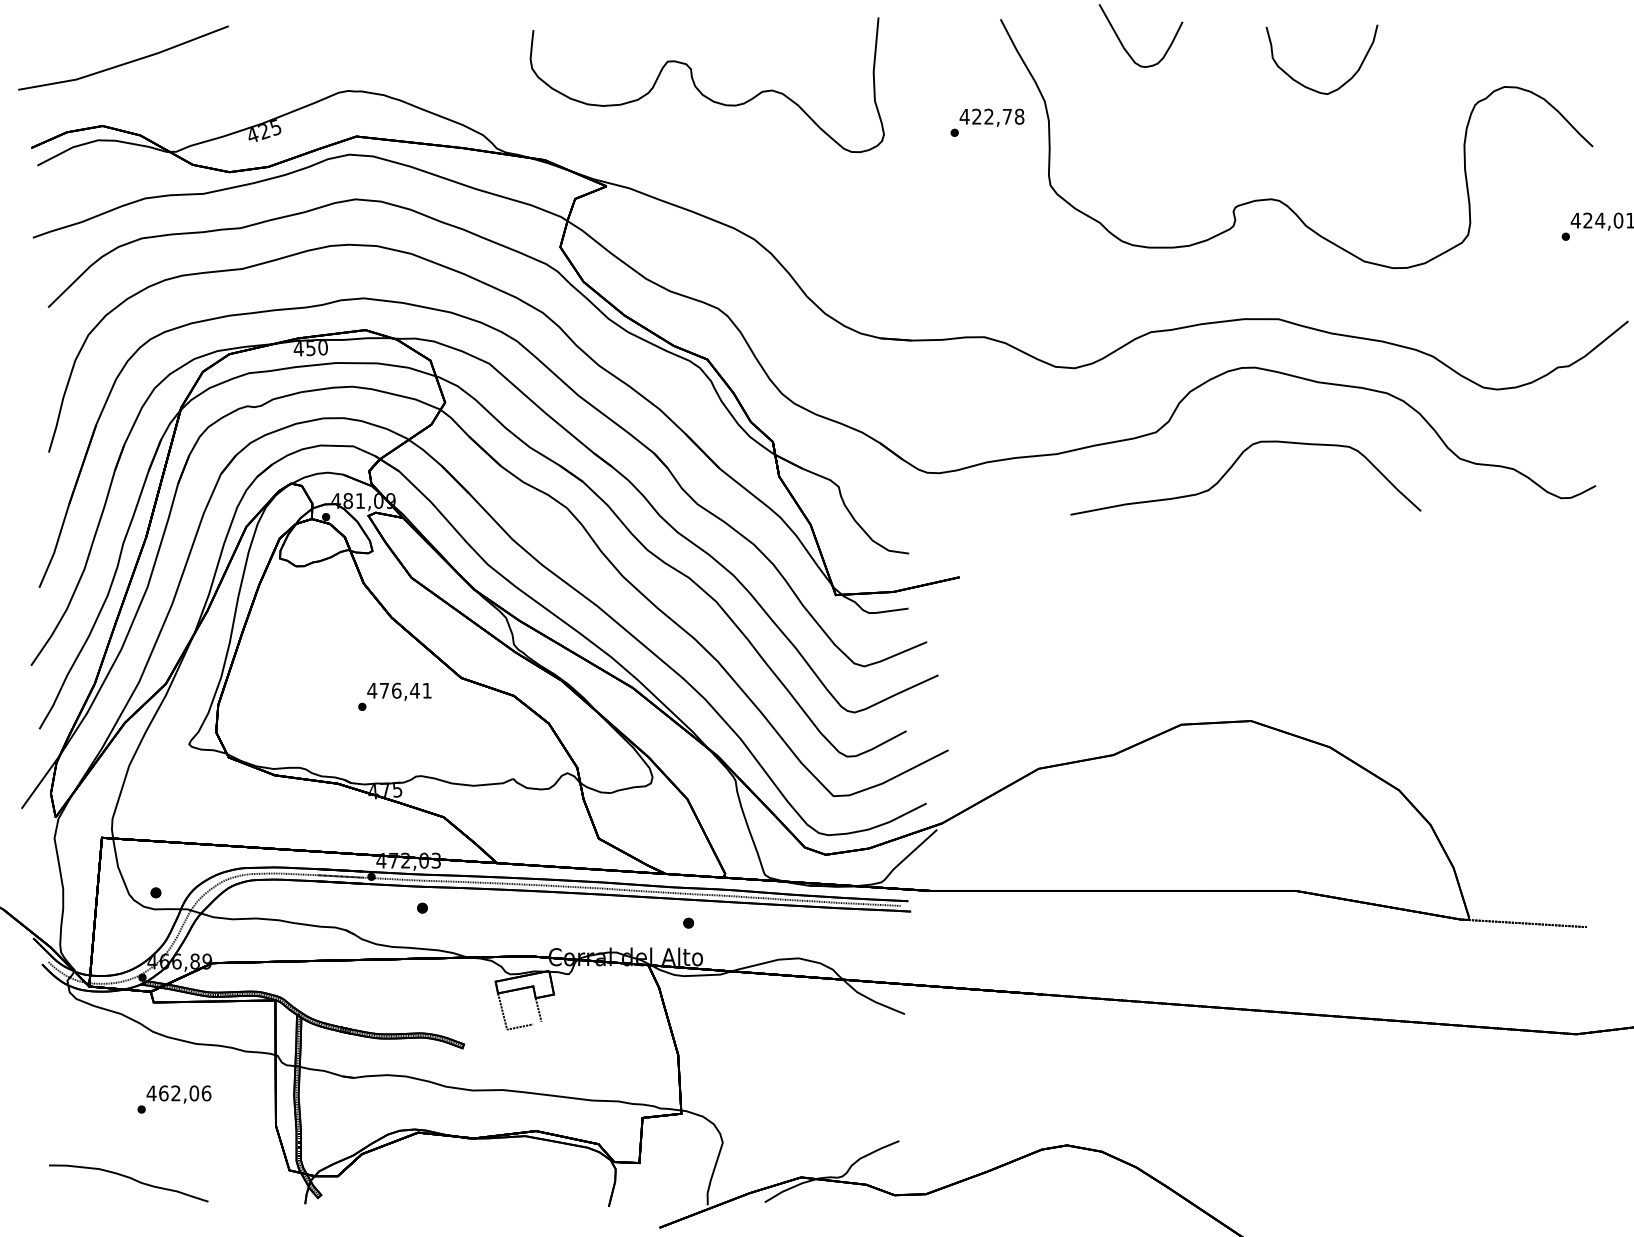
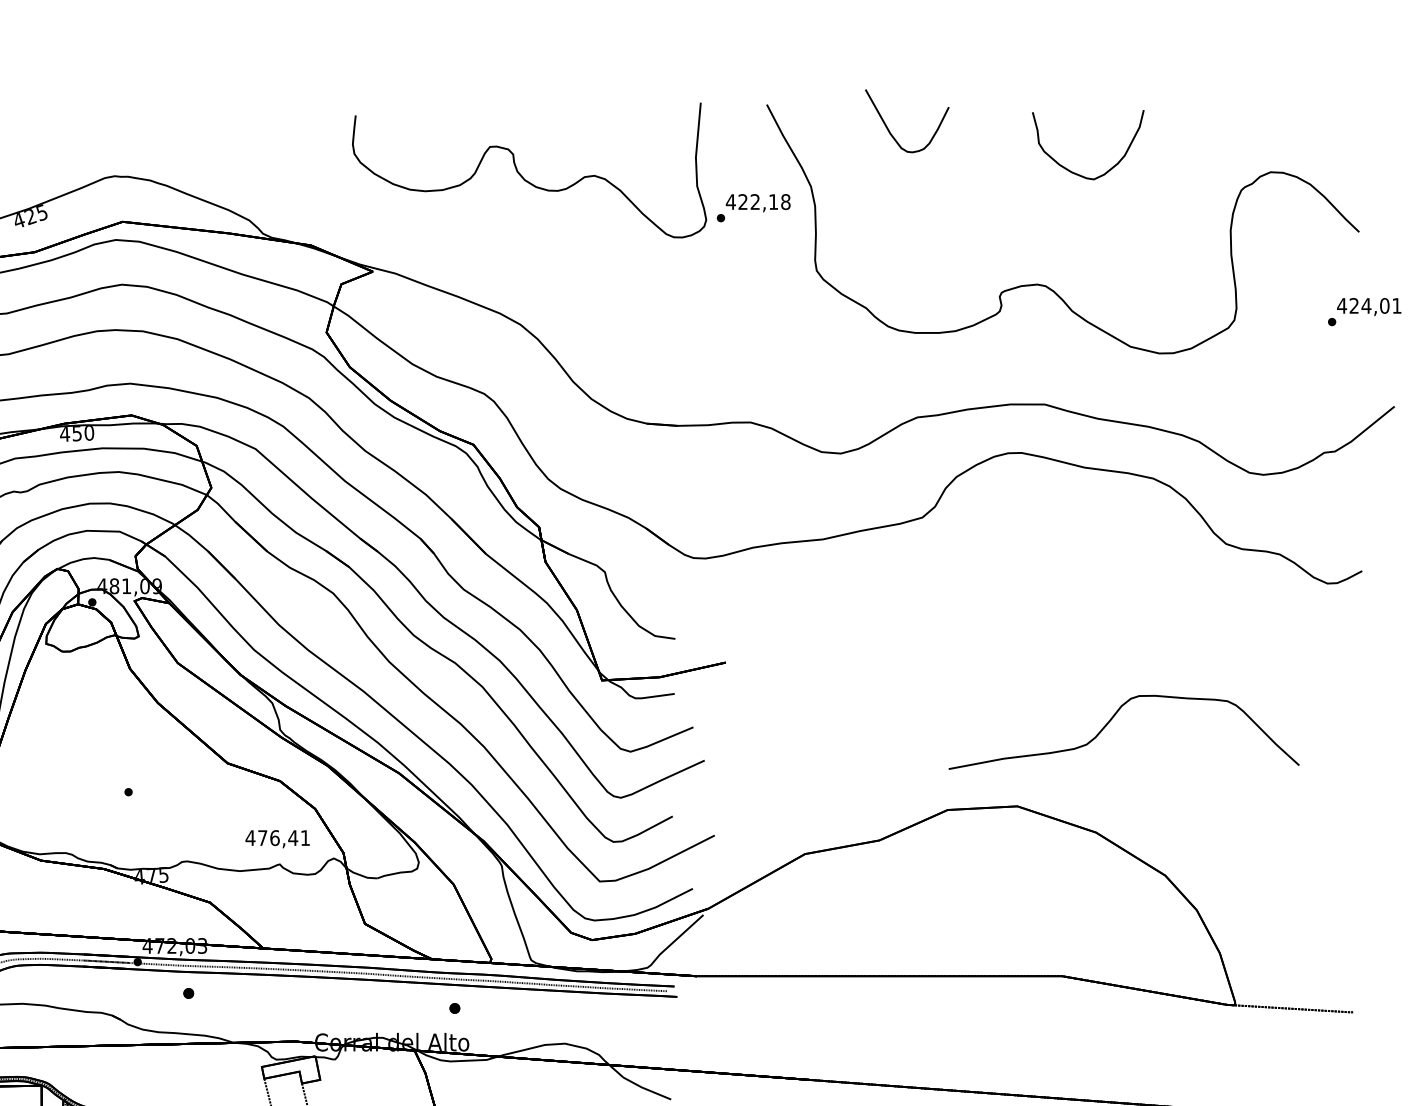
curve: (700, 90) -> (522, 175), moved
text: (1007, 116) -> (773, 201), 422,78 -> 422,18
part: (1232, 467) -> (1110, 721), moved
text: (399, 691) -> (277, 838), moved

